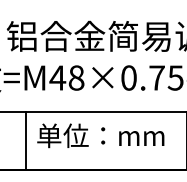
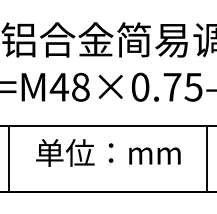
line: (26, 140) -> (8, 158), moved

